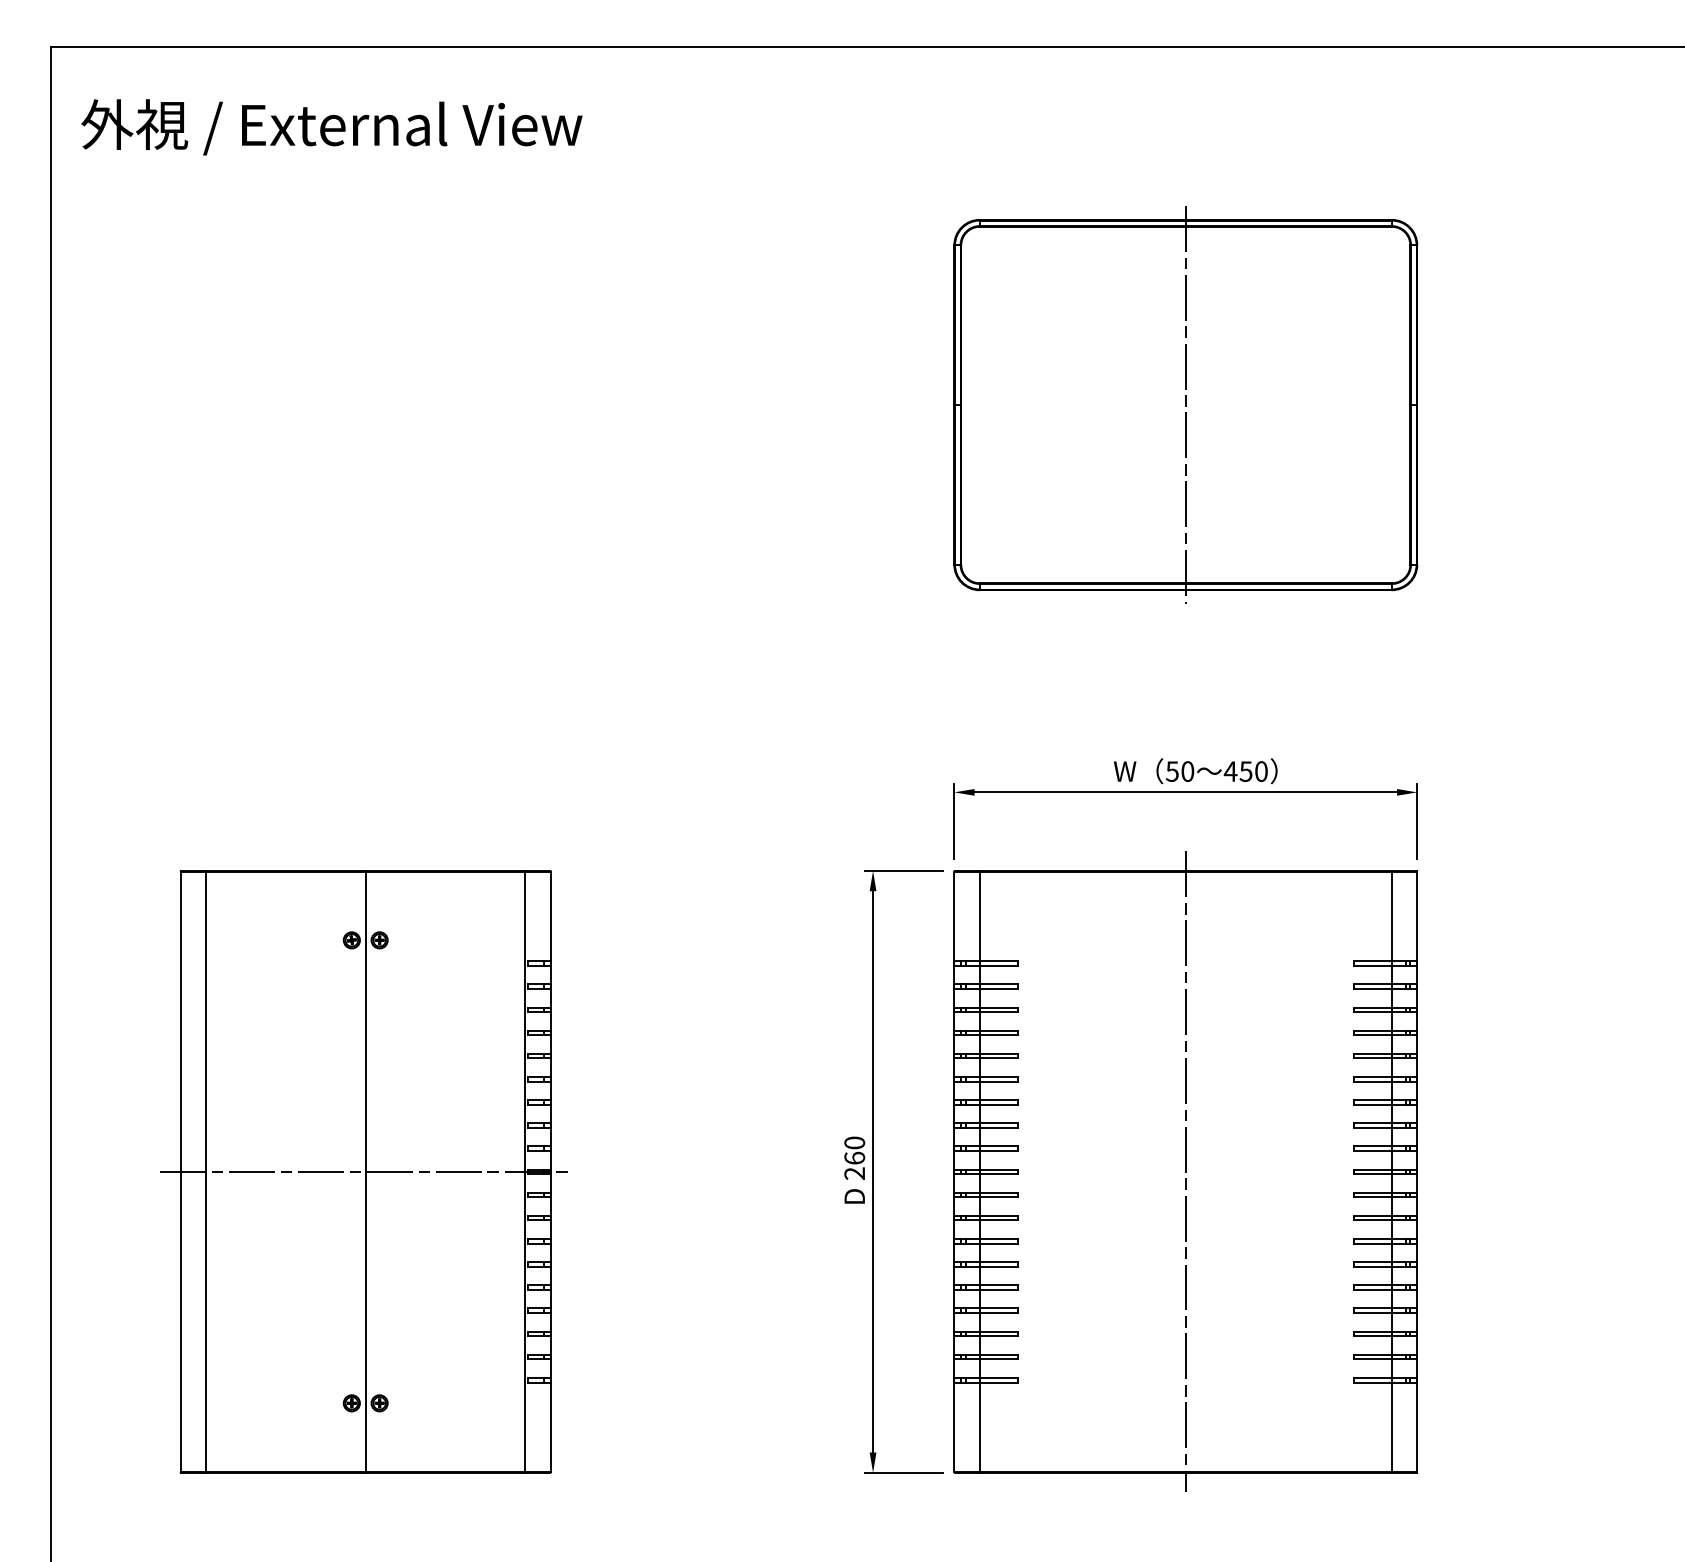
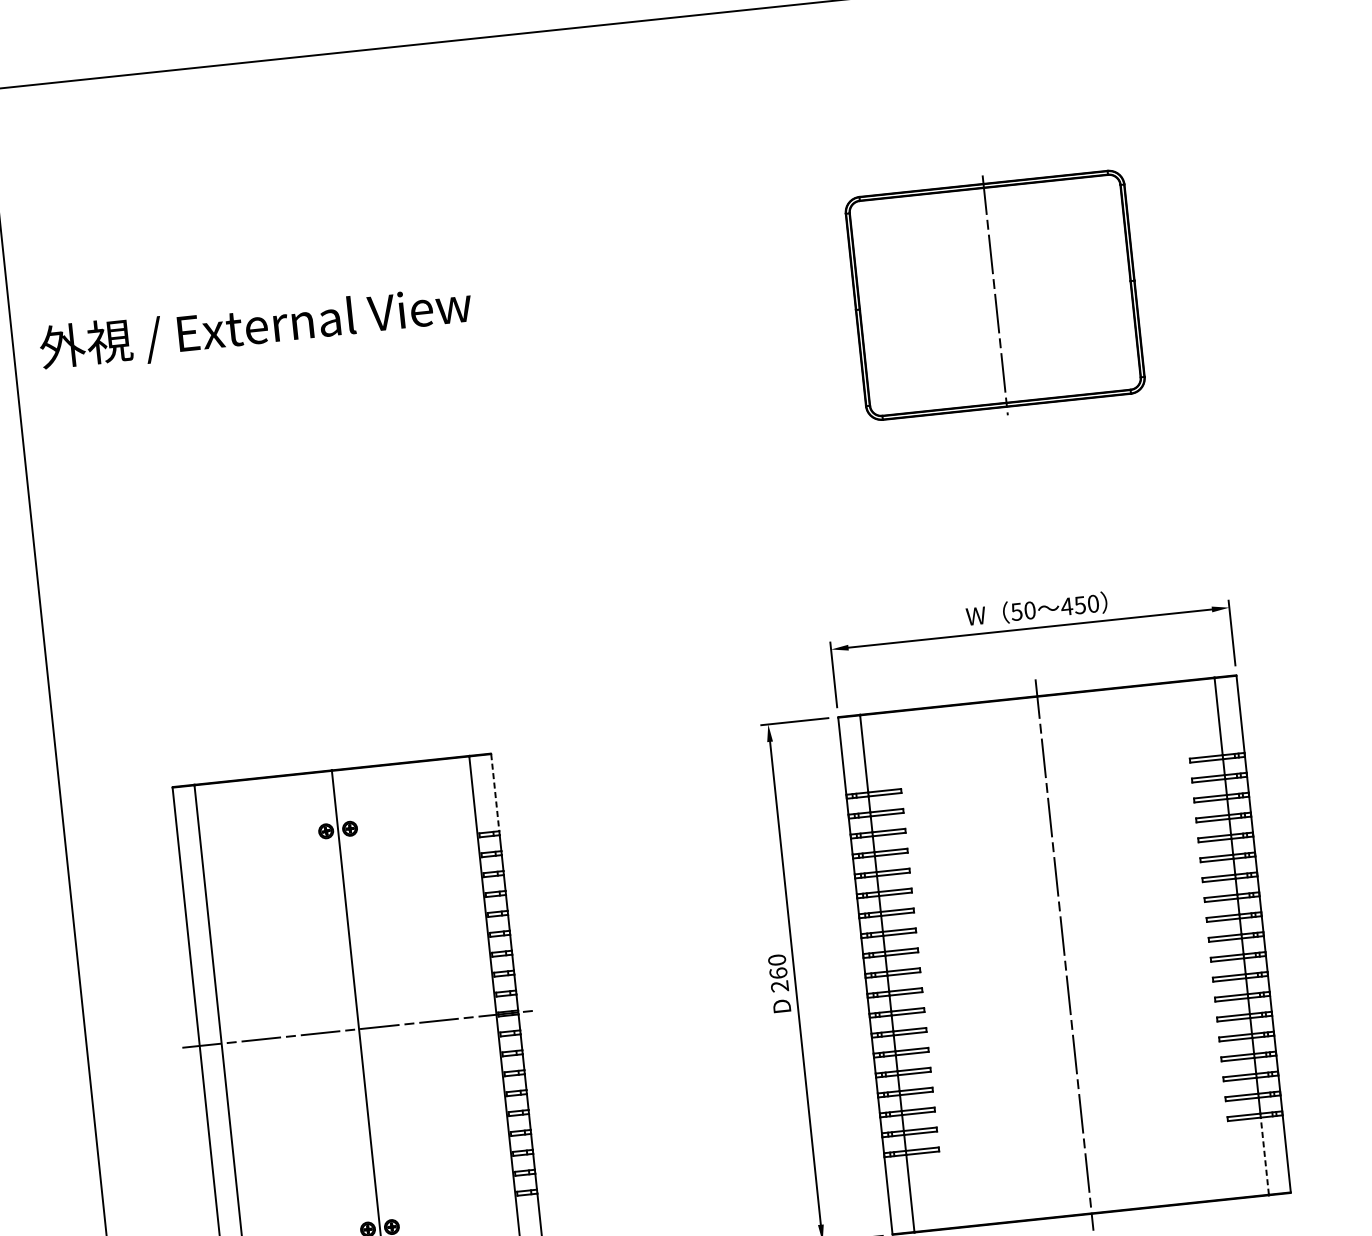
text: (331, 127) -> (255, 328), moved
part: (1185, 404) -> (994, 294), size x0.7
line: (550, 916) -> (494, 792), solid -> dashed
line: (1391, 1427) -> (1264, 1156), solid -> dashed

